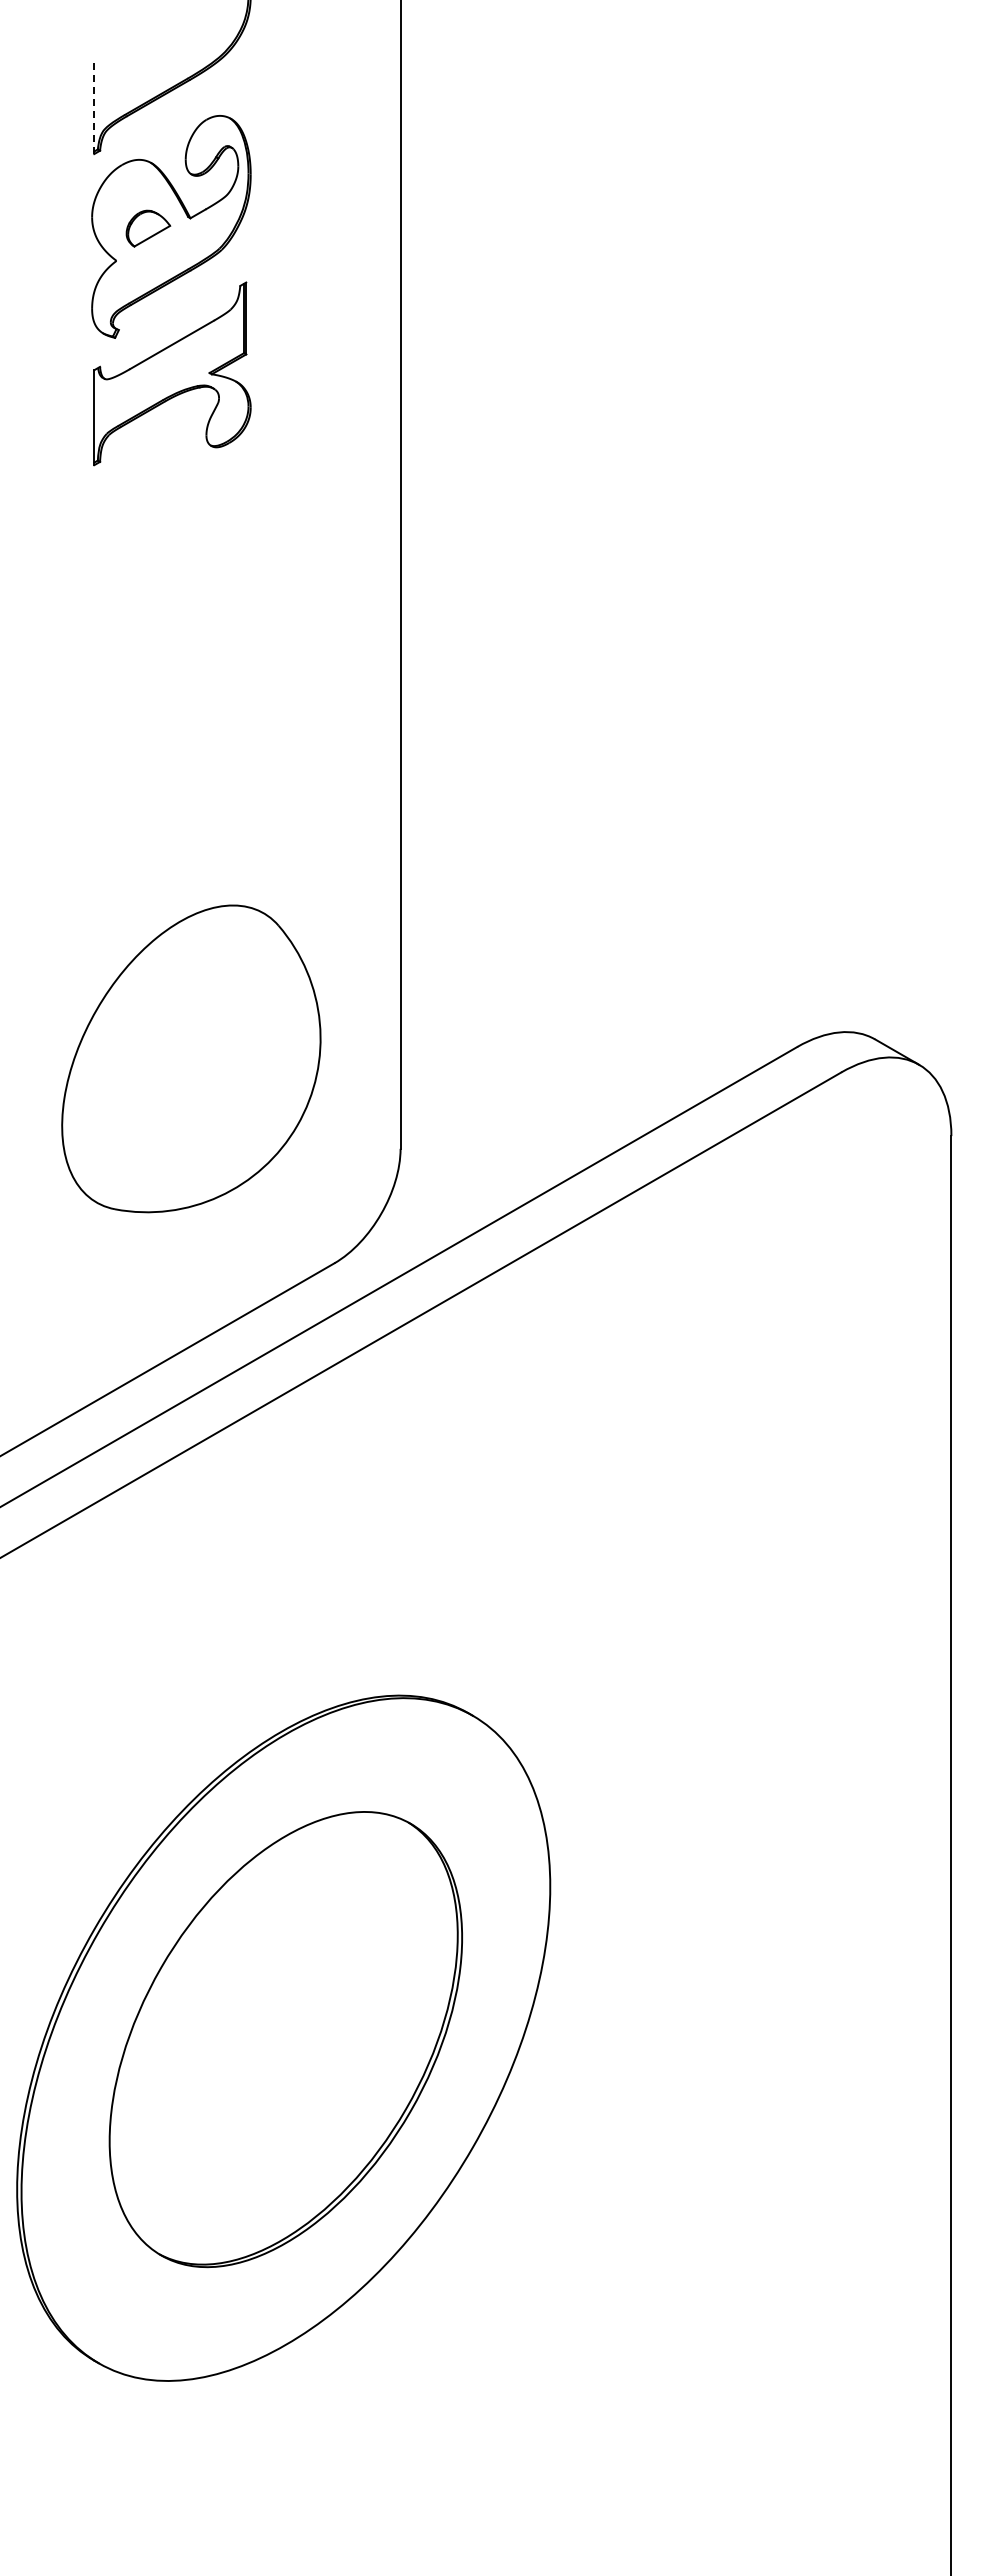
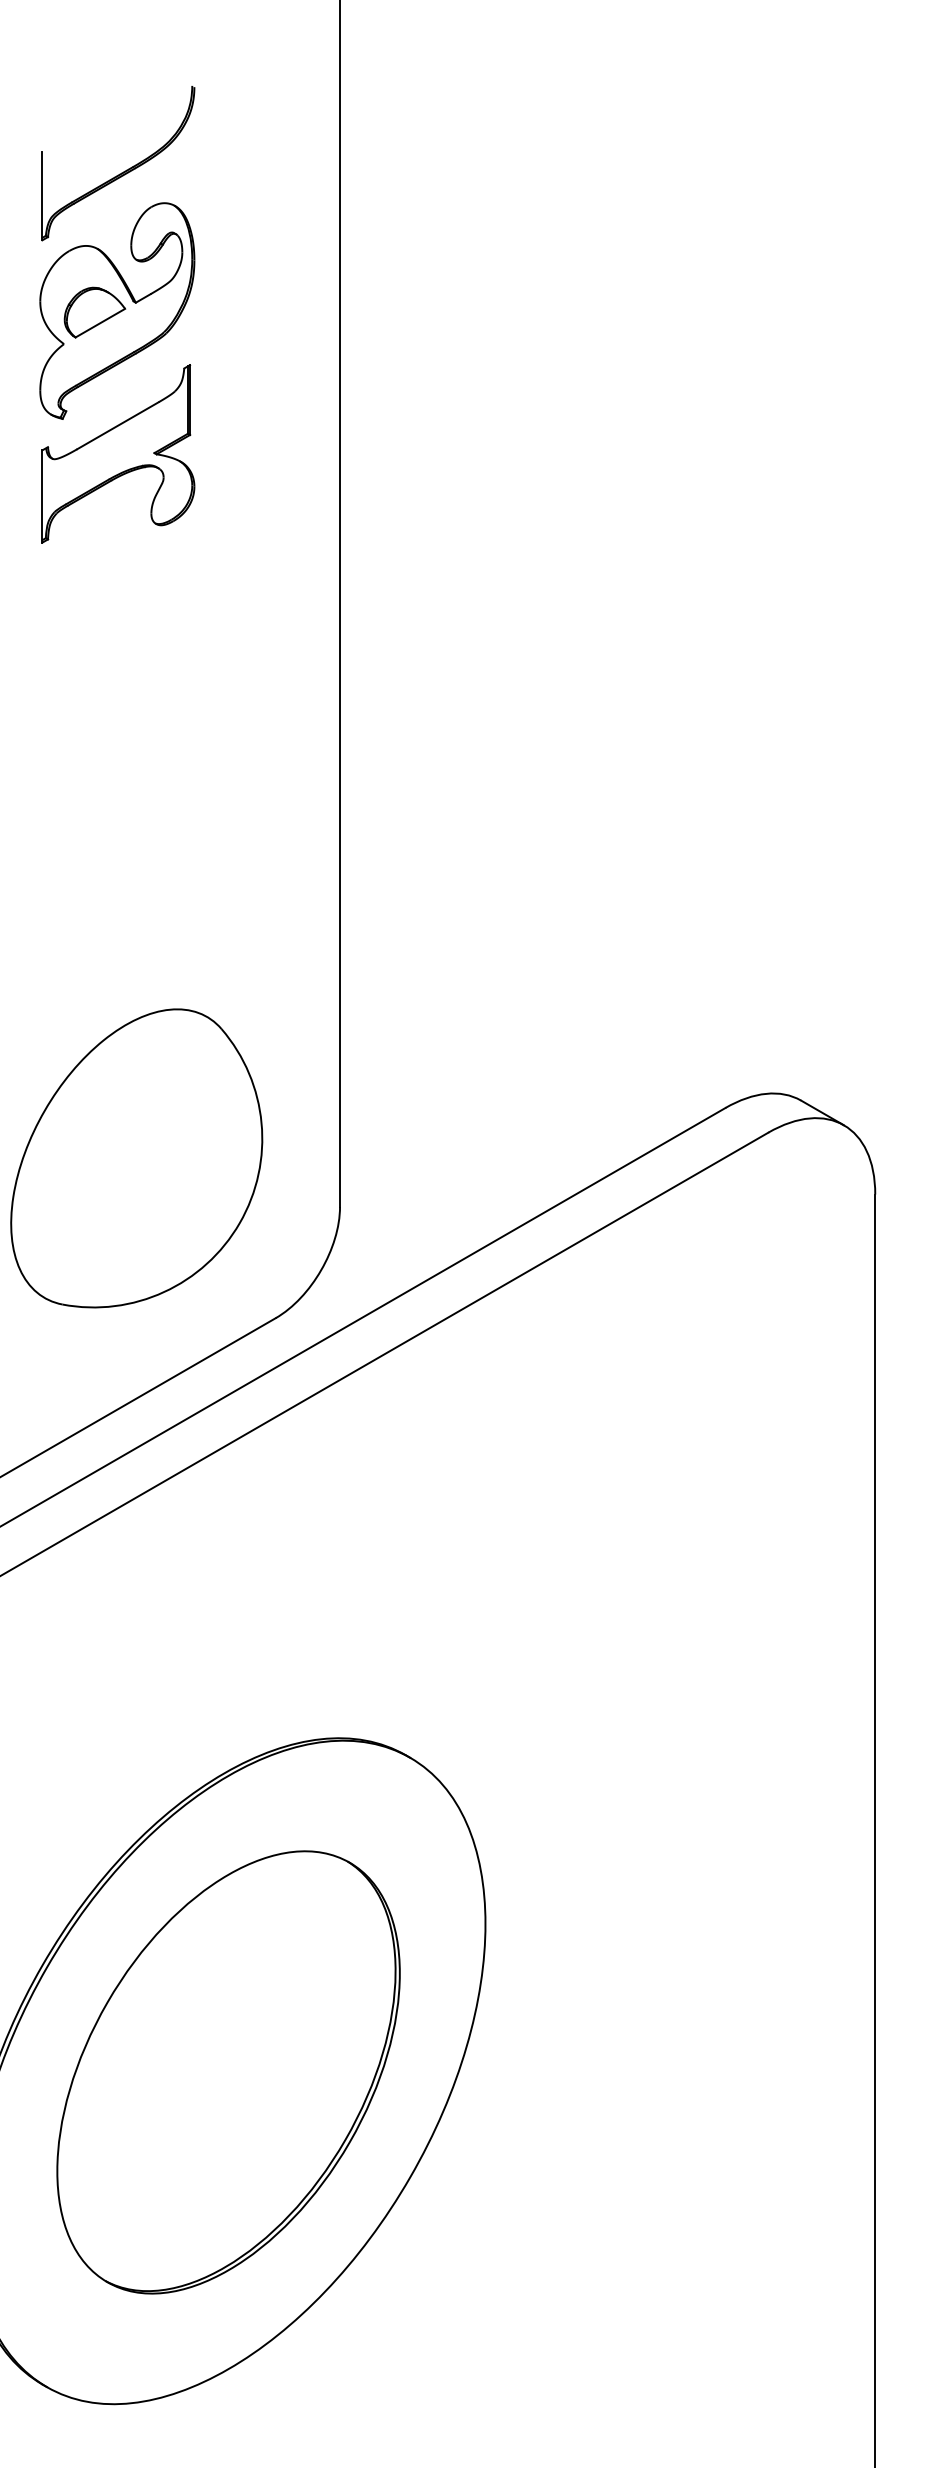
line: (94, 108) -> (42, 196), dashed -> solid
part: (148, 228) -> (95, 312), size x1.43
part: (191, 1058) -> (136, 1158), moved

